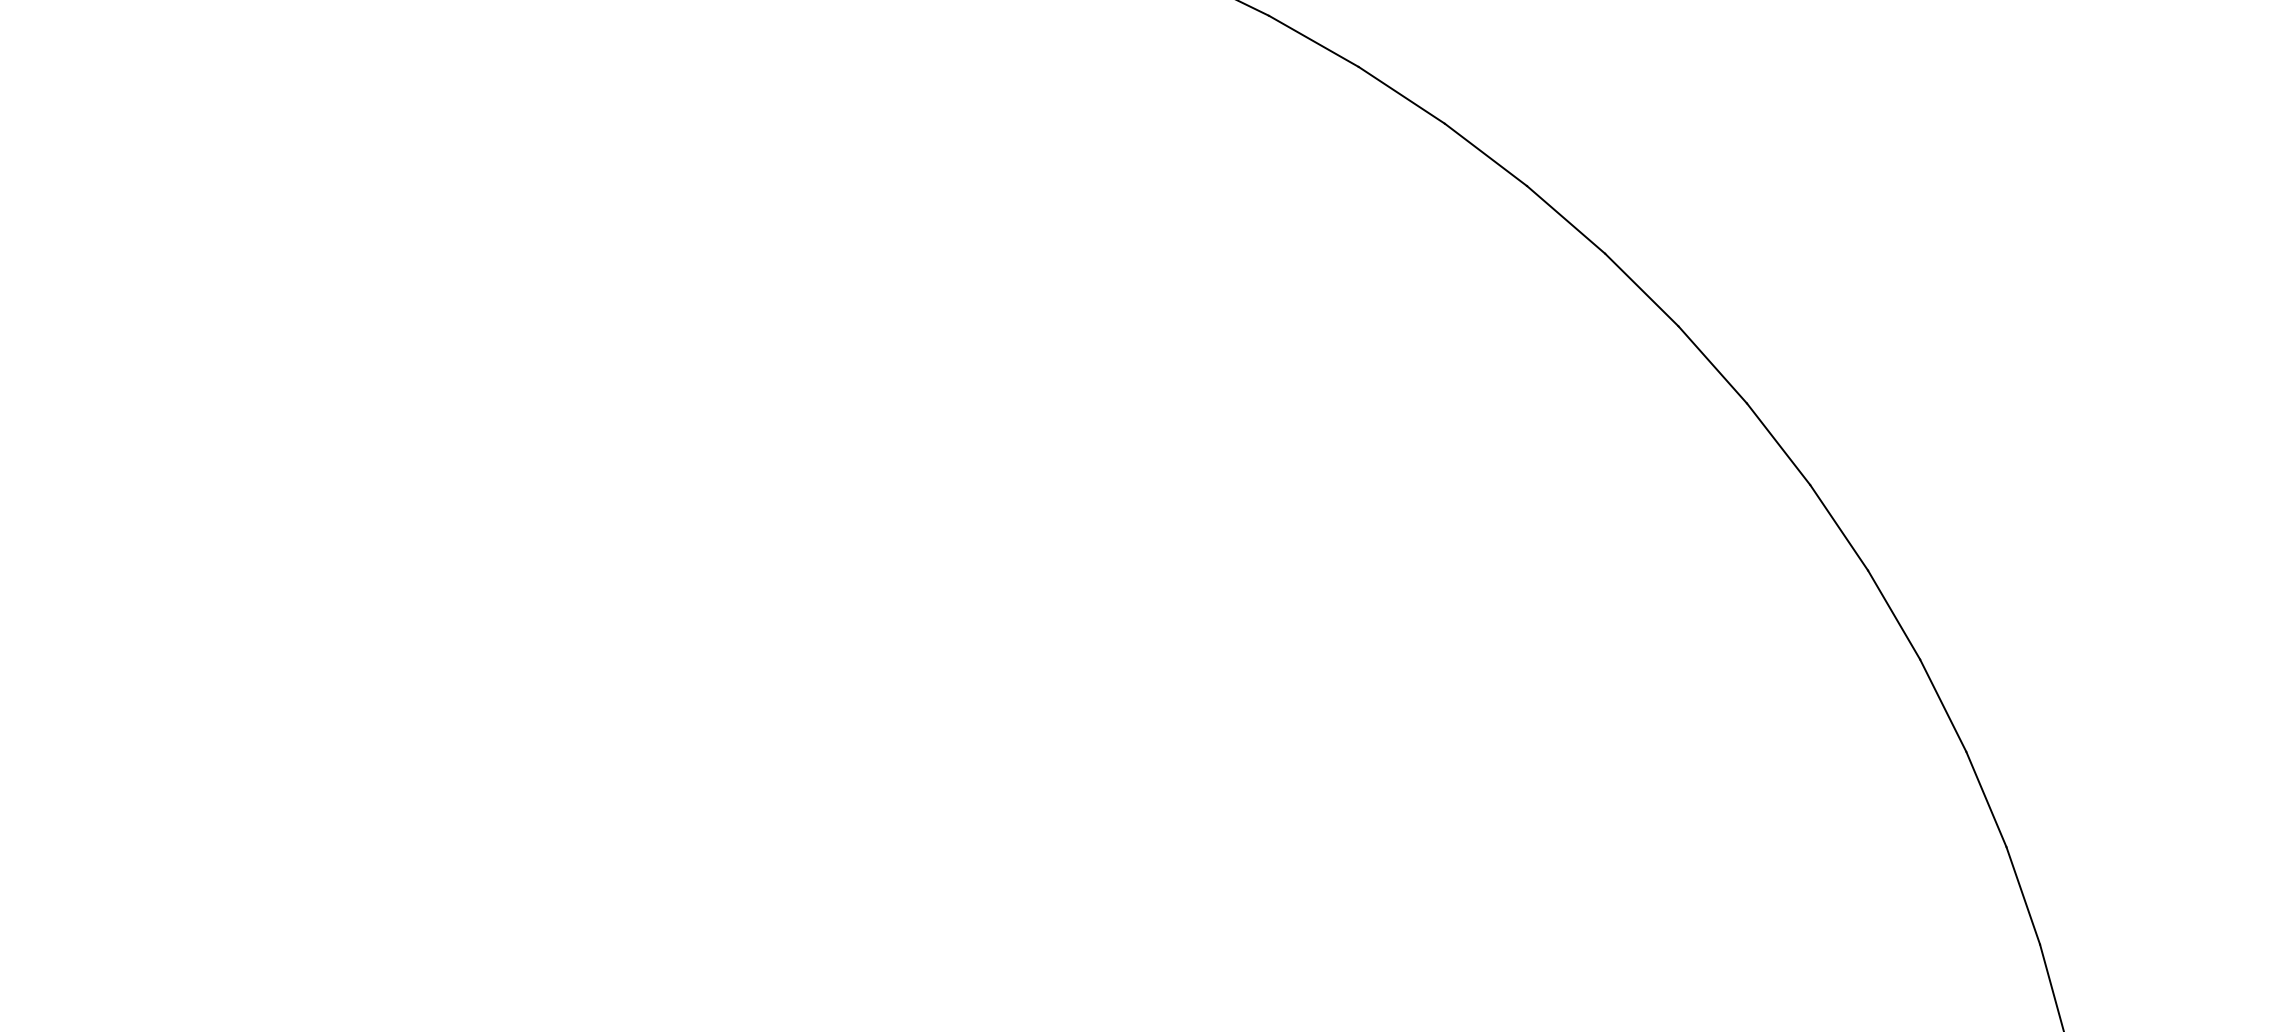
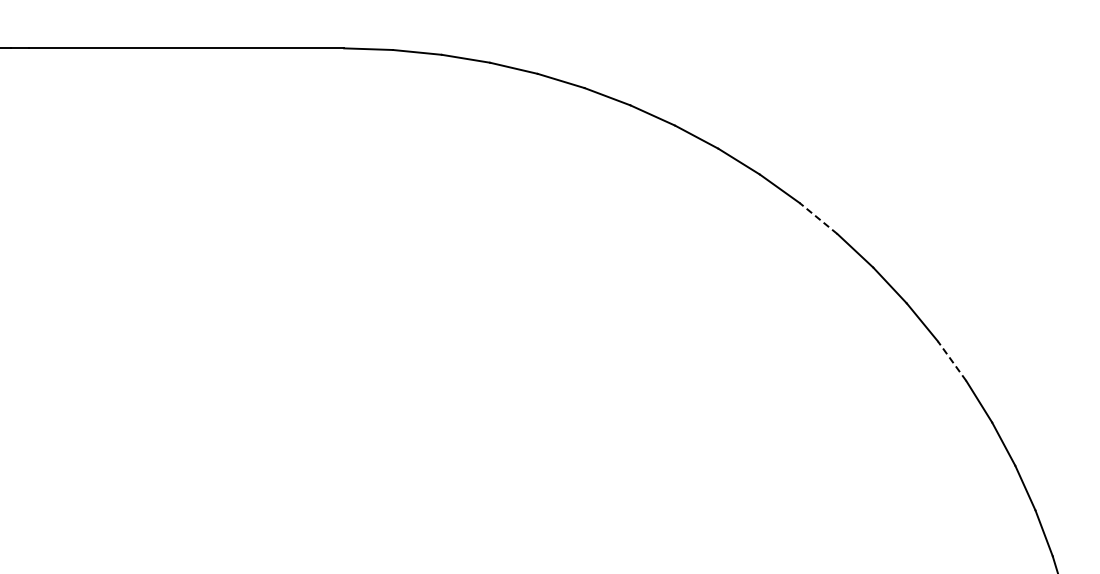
line: (1641, 289) -> (818, 218), solid -> dashed
line: (1893, 613) -> (951, 360), solid -> dashed

